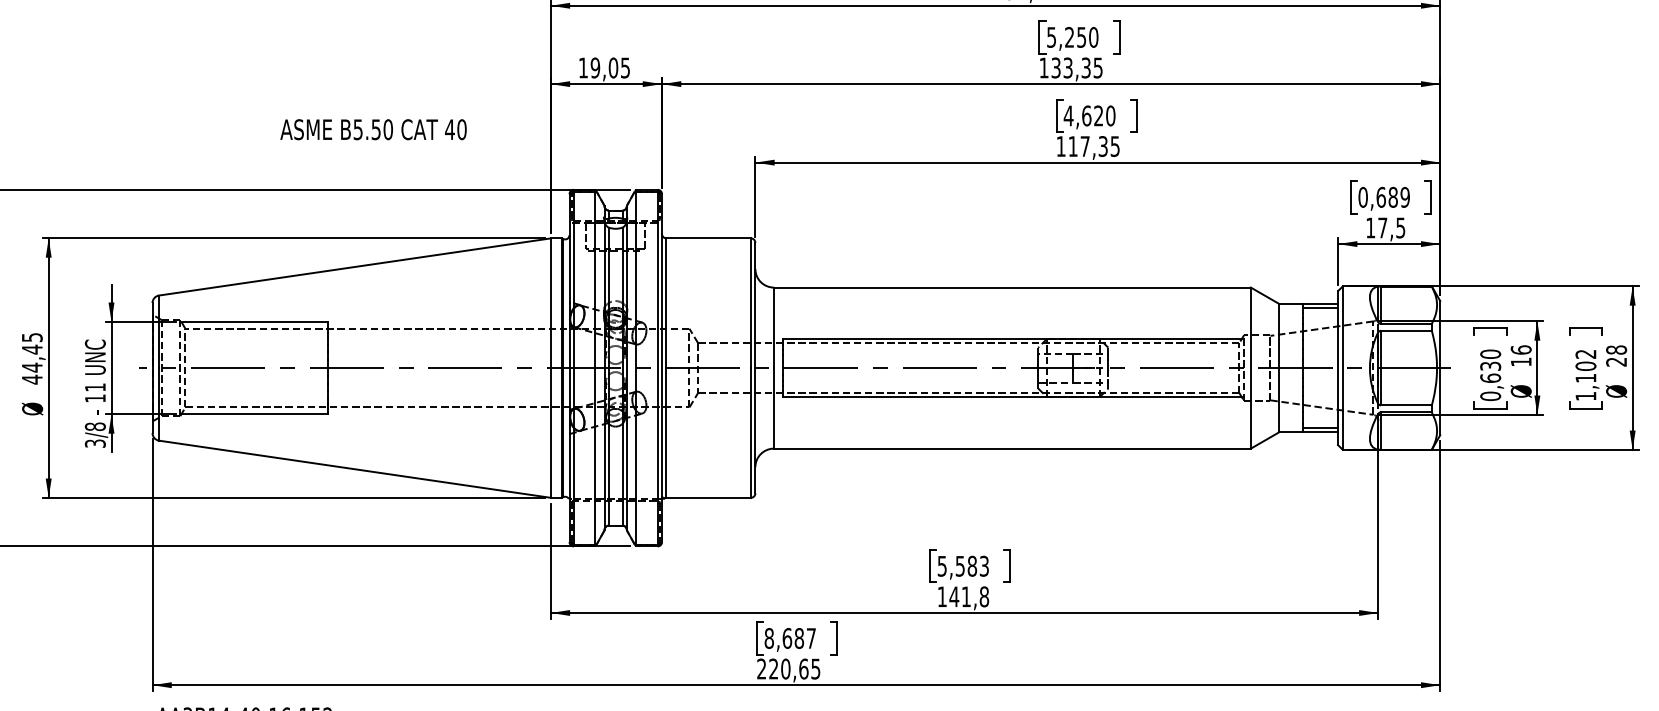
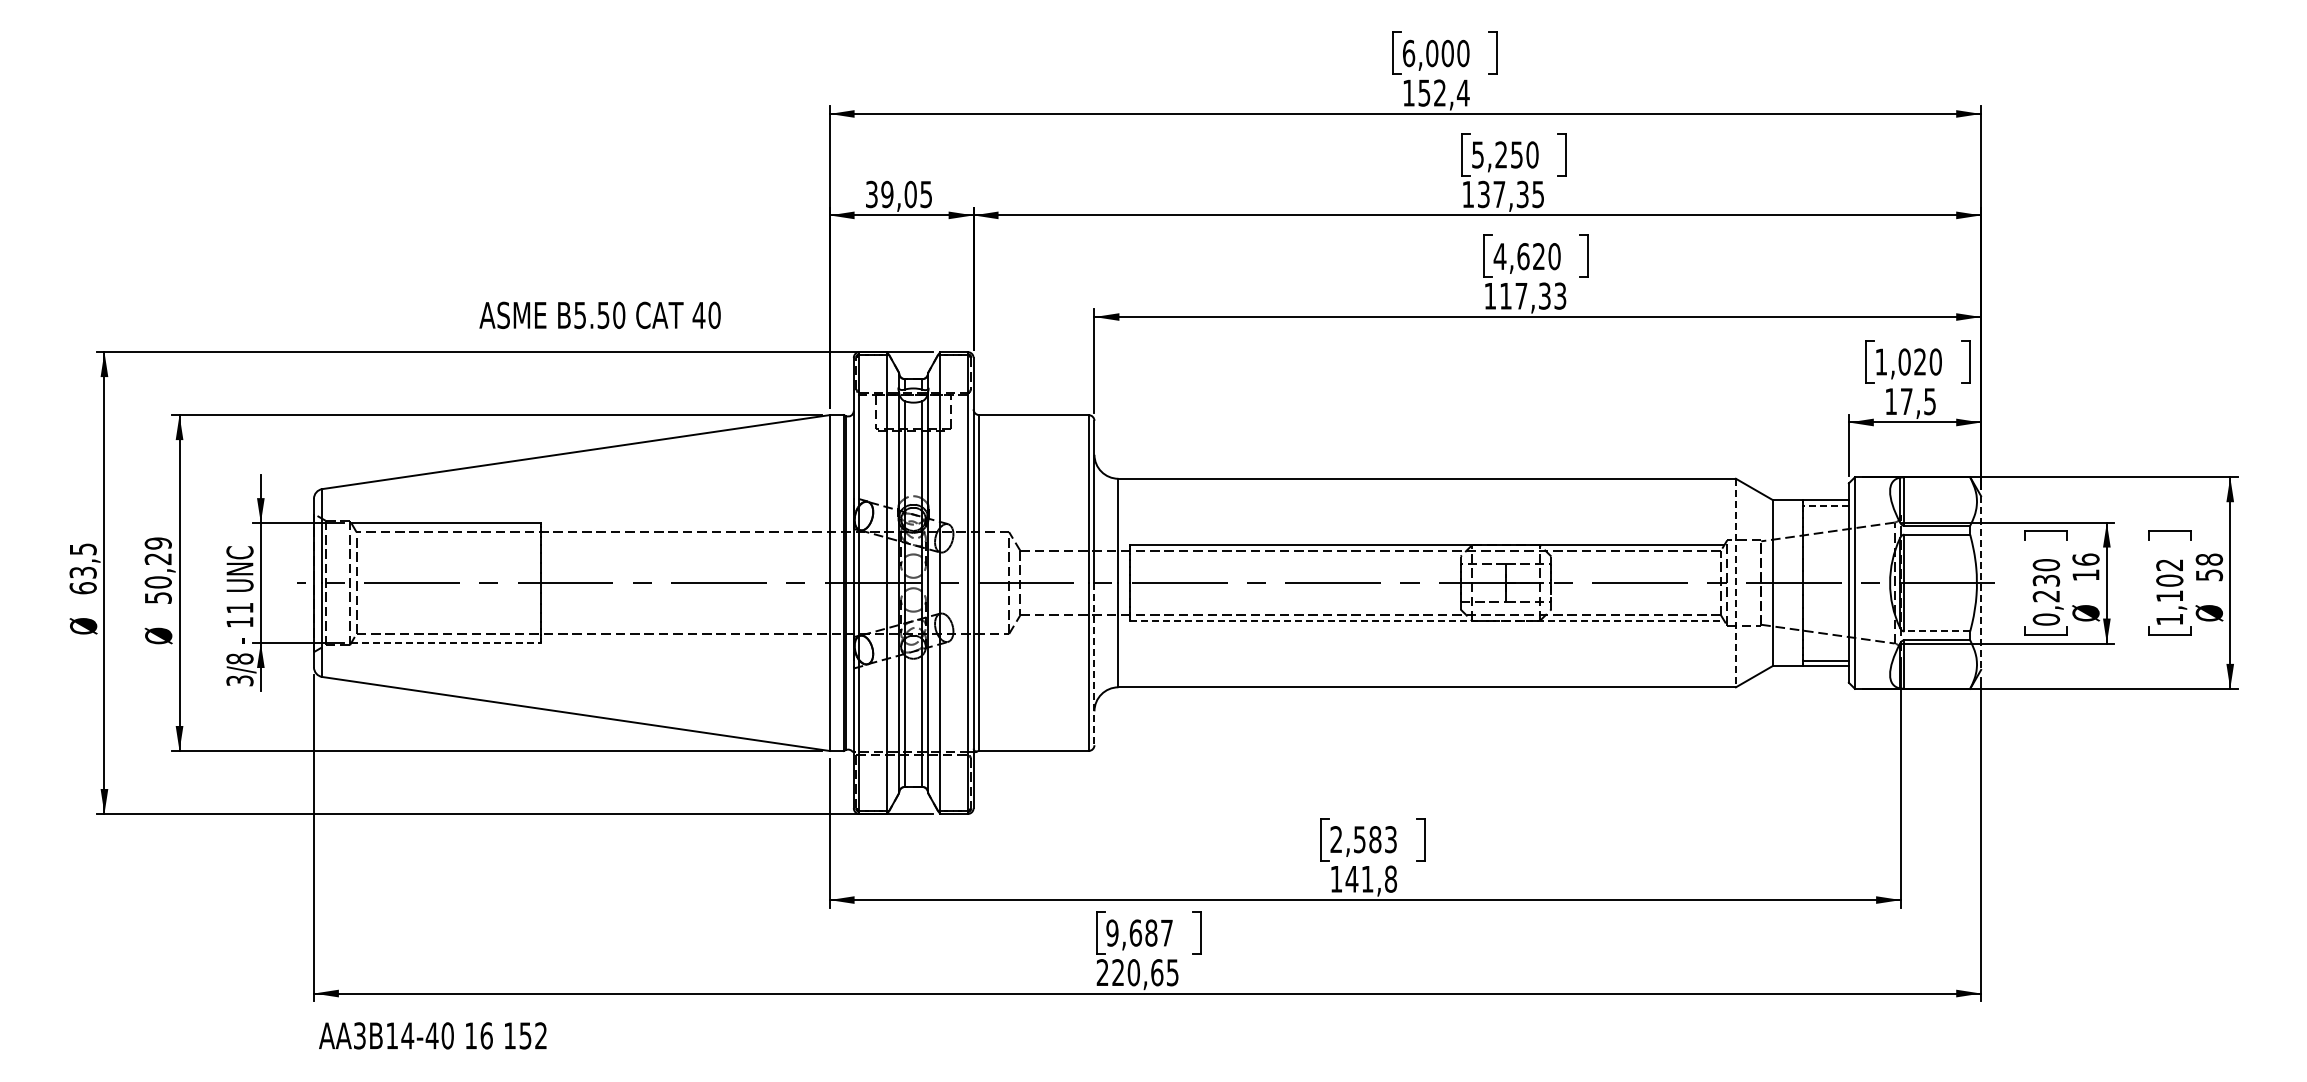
text: (583, 67) -> (871, 194), 19,05 -> 39,05
text: (1068, 67) -> (1499, 194), 133,35 -> 137,35
text: (373, 129) -> (599, 314), moved
text: (1115, 146) -> (1560, 295), 117,35 -> 117,33
text: (1384, 196) -> (1908, 361), 0,689 -> 1,020
line: (1320, 308) -> (1825, 505), solid -> dashed
text: (31, 358) -> (157, 570), 44,45 -> 50,29
text: (1616, 362) -> (2209, 575), 28 -> 58
line: (1250, 368) -> (1735, 583), solid -> dashed
line: (1440, 368) -> (1981, 583), solid -> dashed
text: (1490, 378) -> (2046, 596), 0,630 -> 0,230
line: (1012, 397) -> (1427, 620), solid -> dashed
line: (1406, 405) -> (1937, 631), solid -> dashed
line: (254, 414) -> (445, 643), solid -> dashed
line: (755, 431) -> (1094, 664), solid -> dashed
text: (942, 566) -> (1336, 839), 5,583 -> 2,583
text: (769, 638) -> (1112, 932), 8,687 -> 9,687

